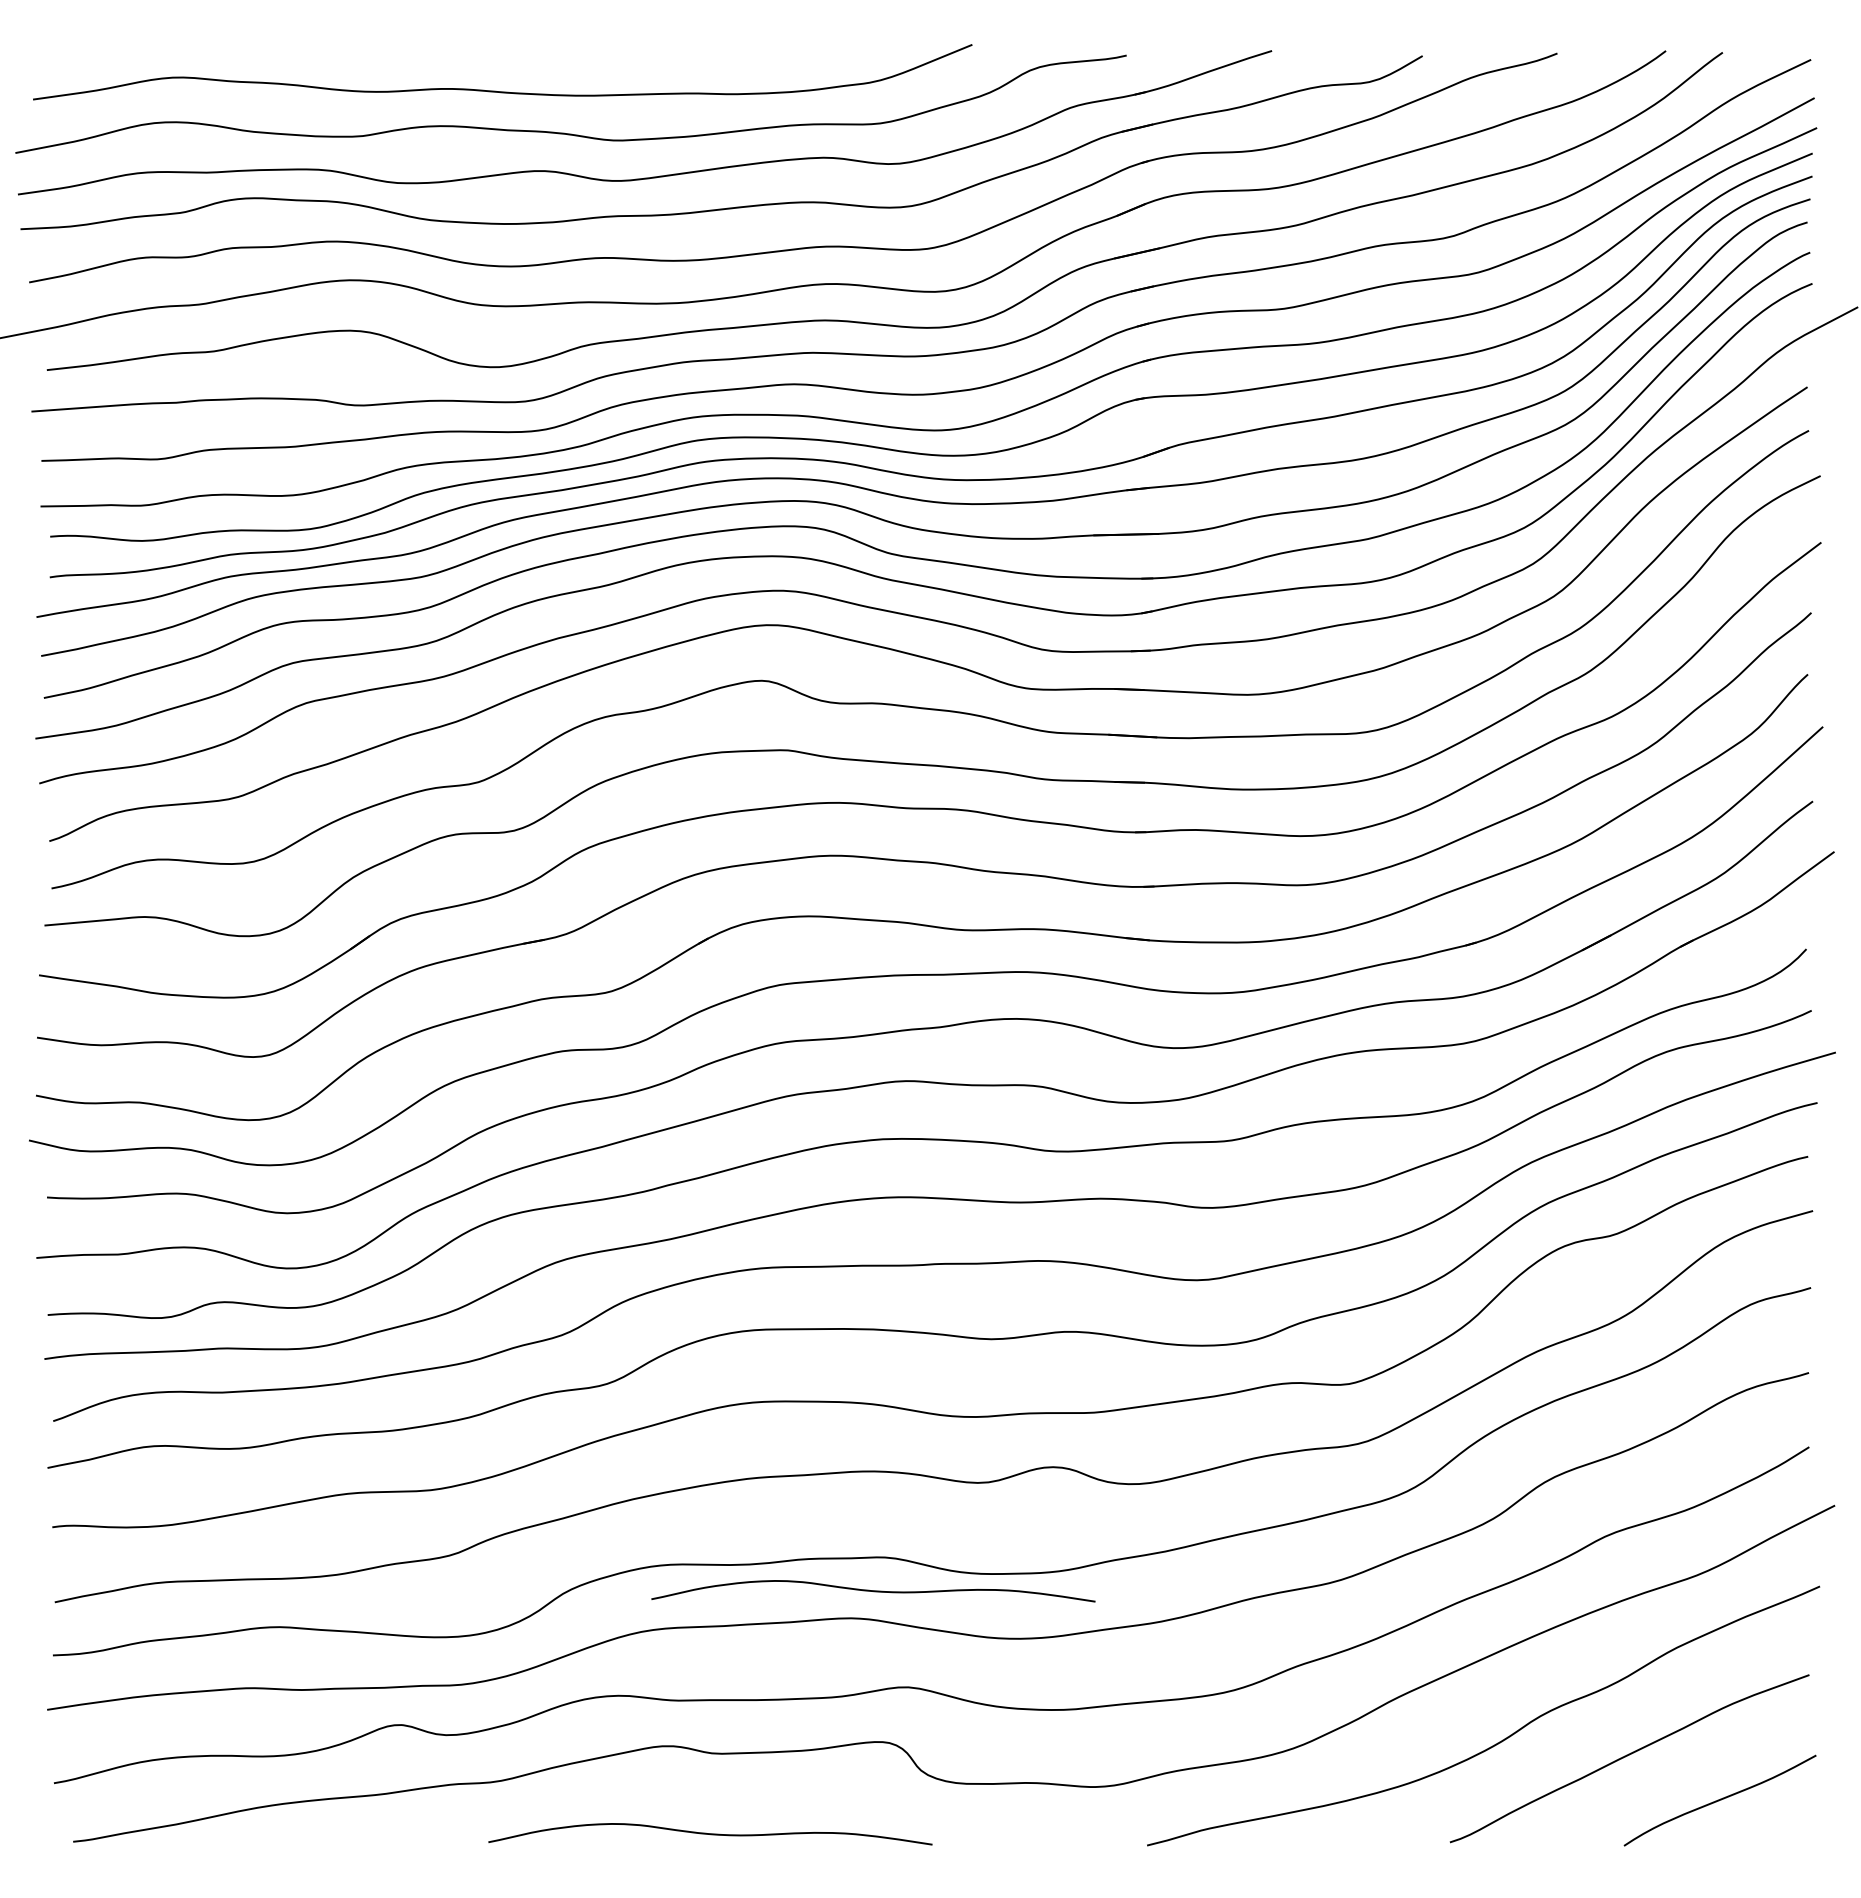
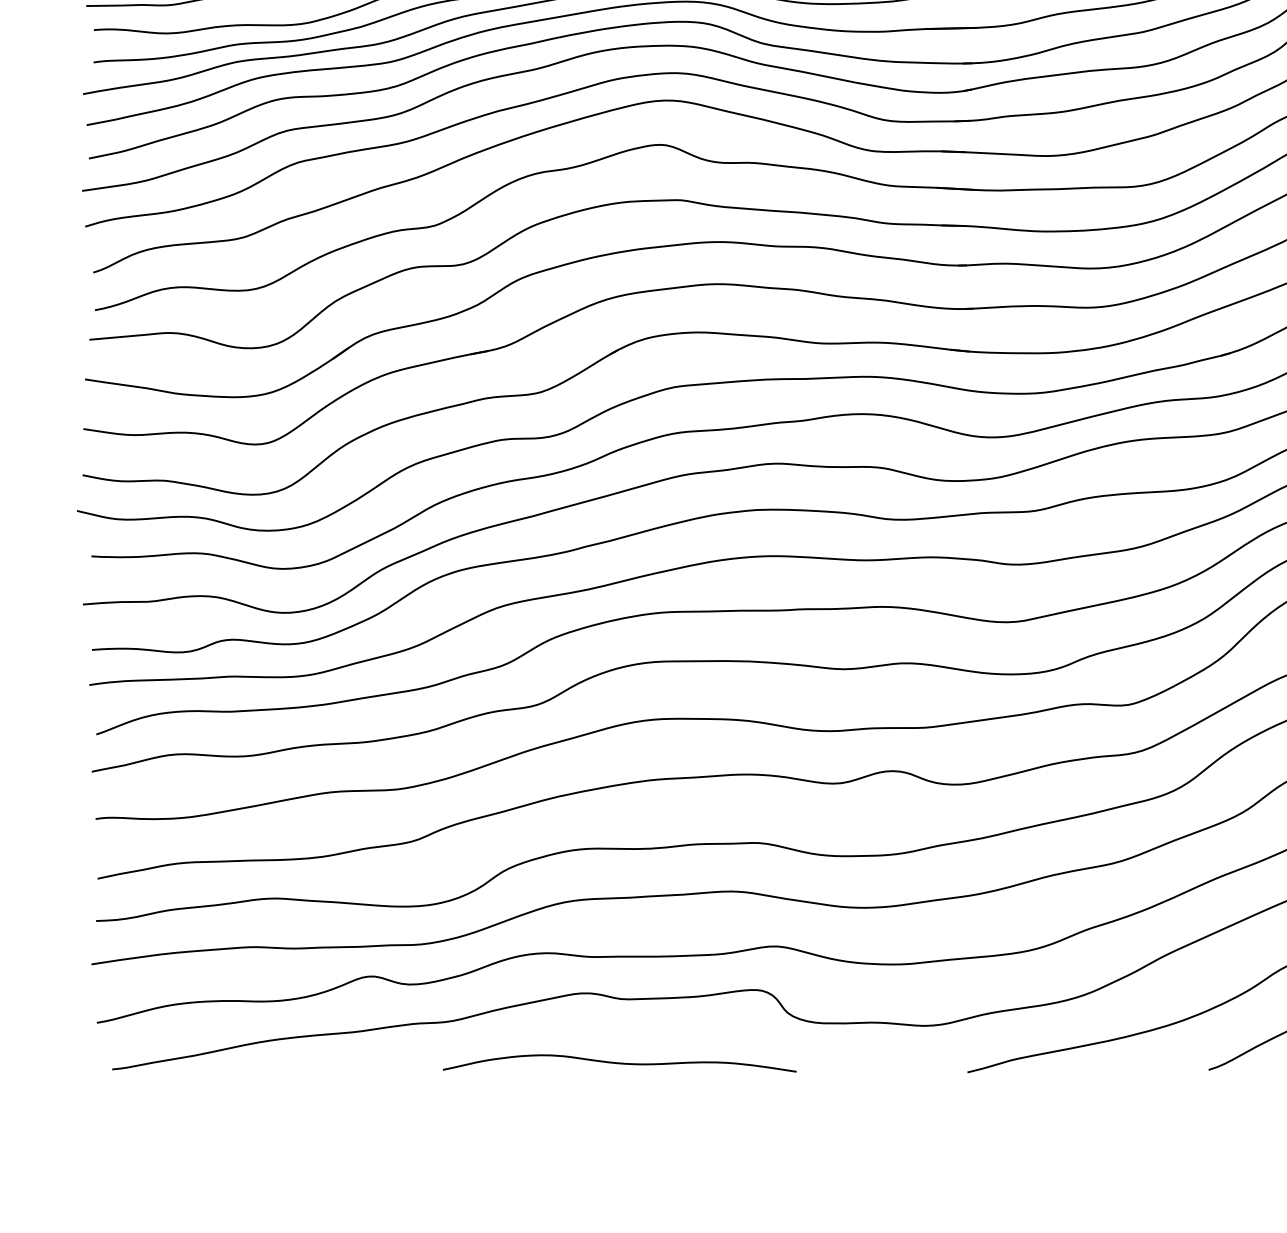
curve: (873, 1591) -> (749, 870), removed

